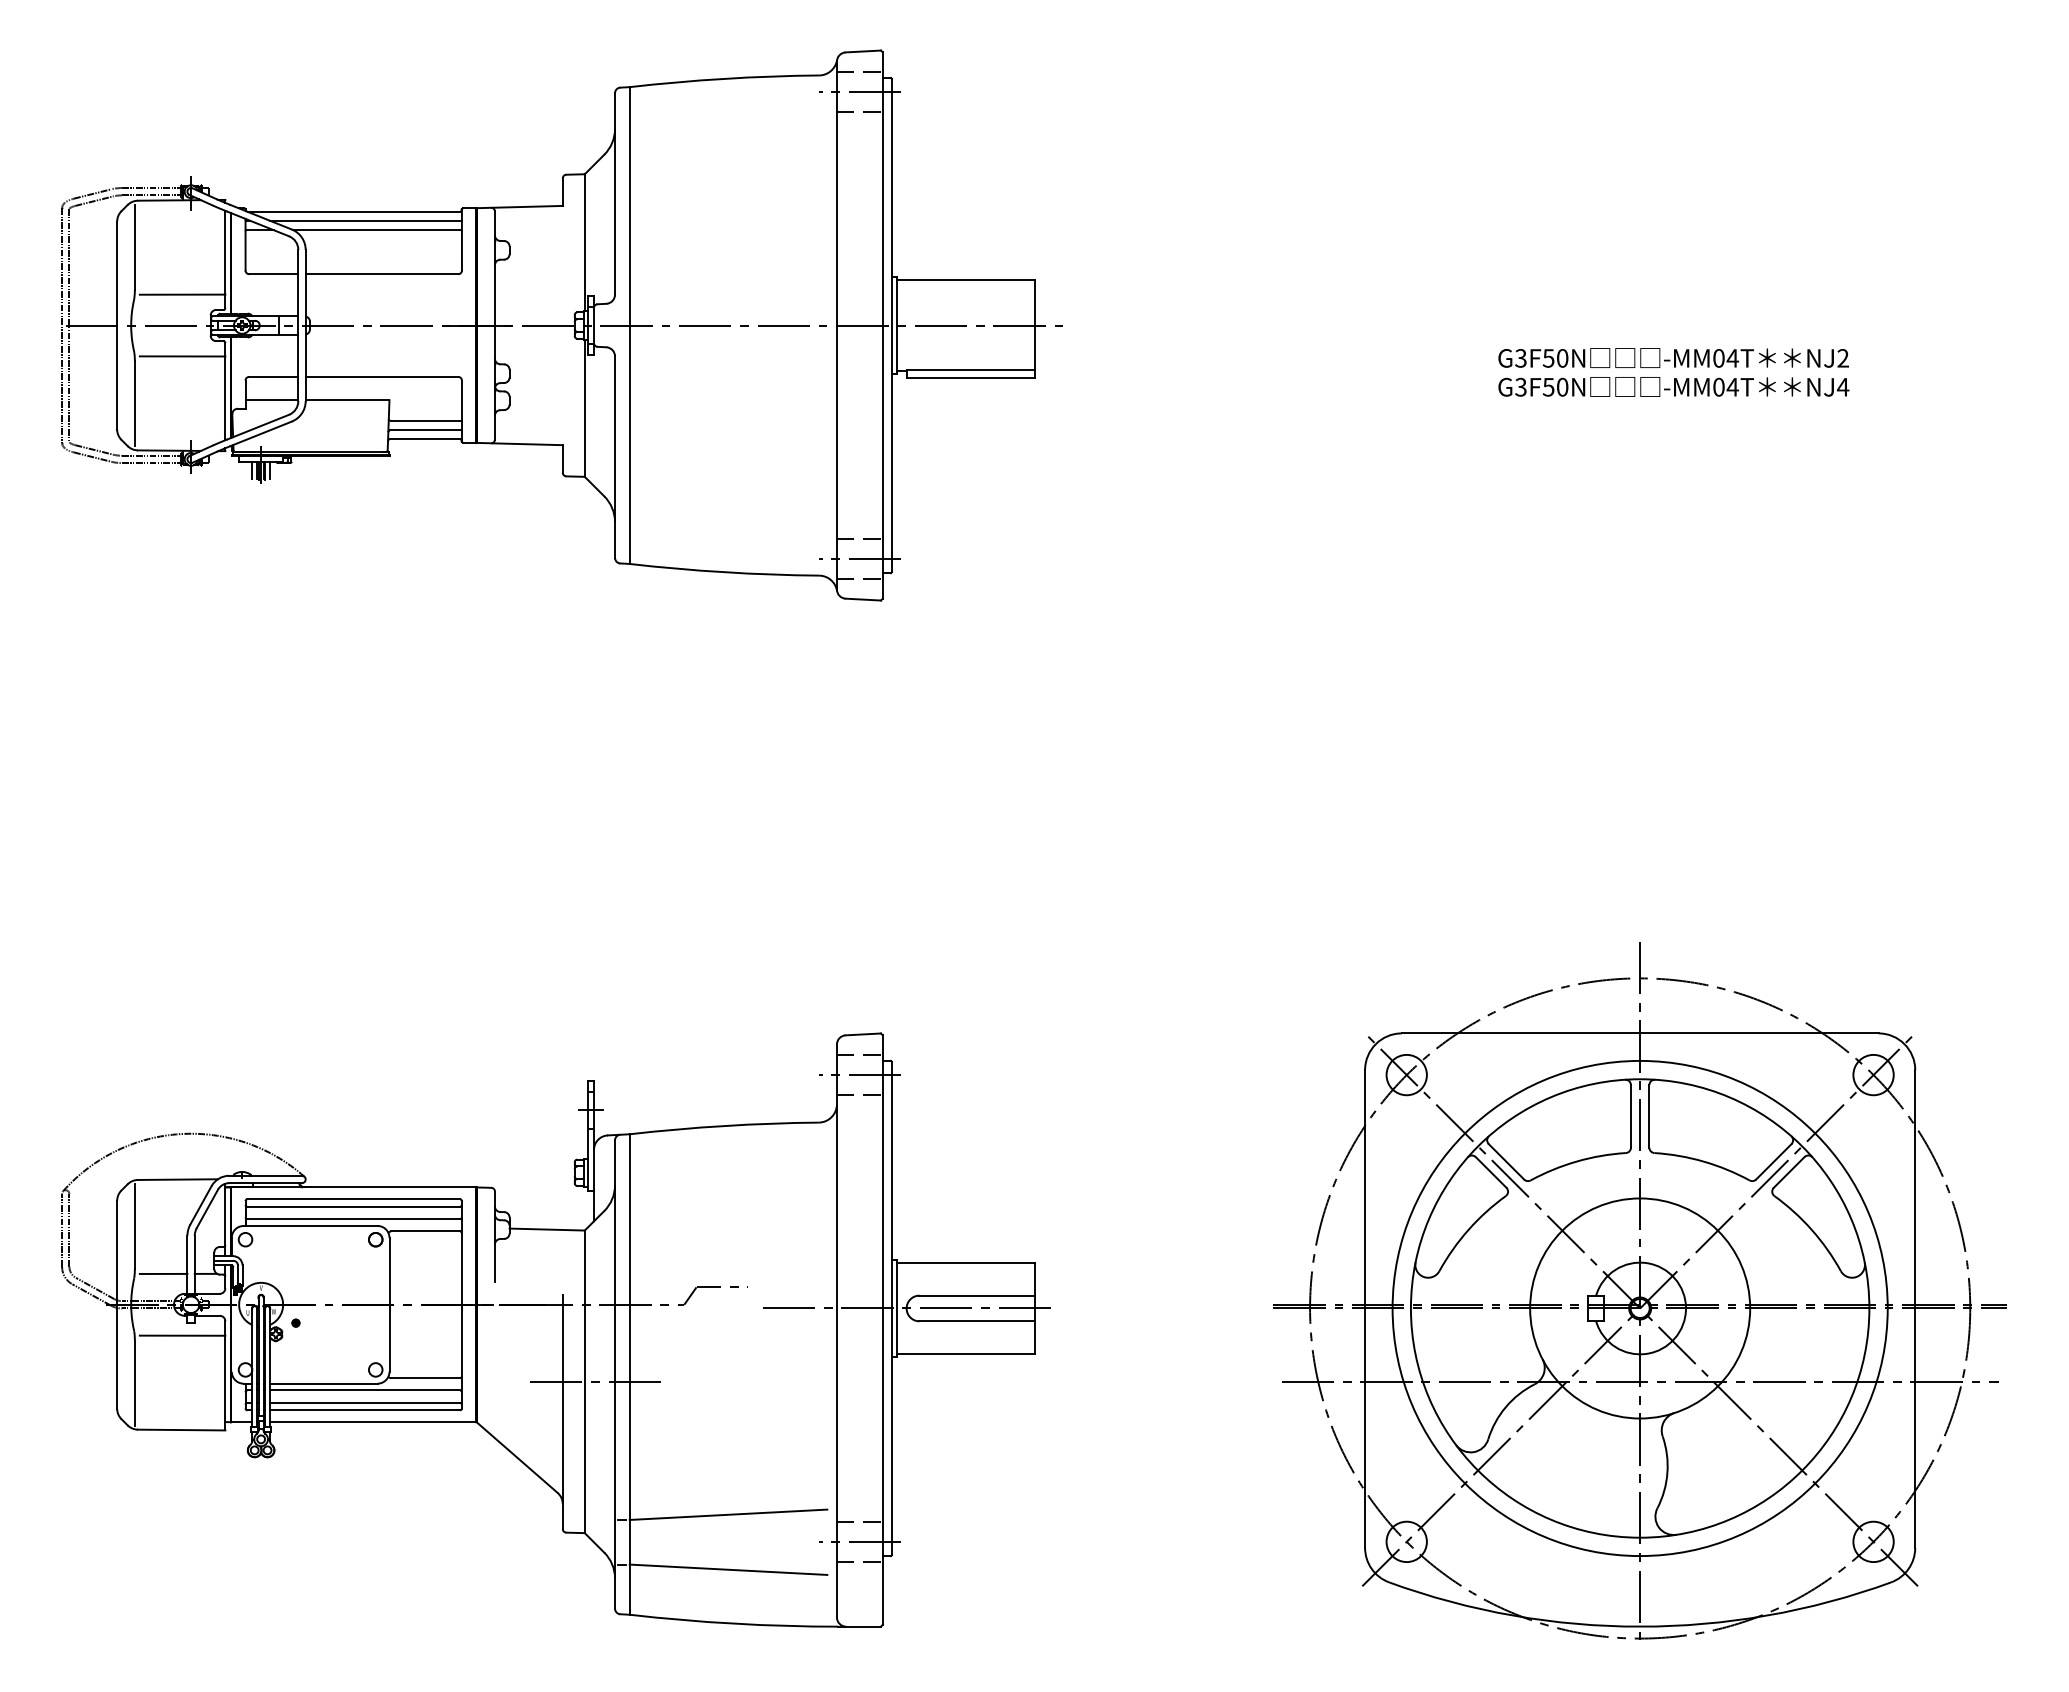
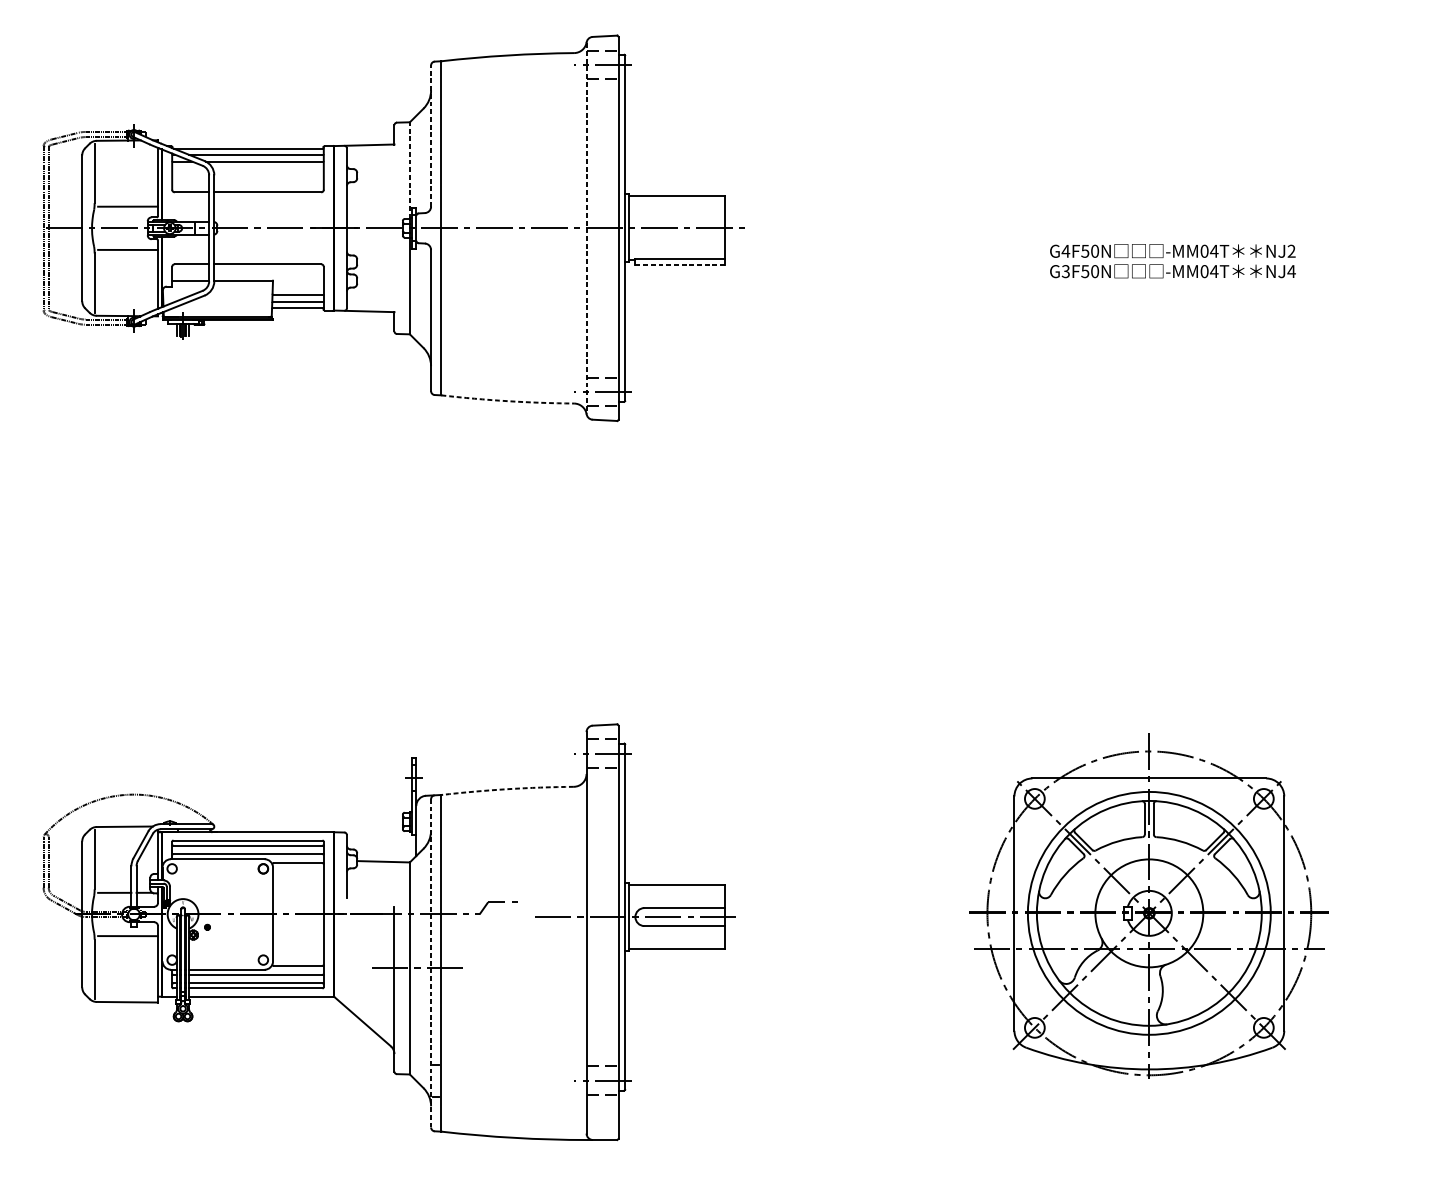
line: (615, 193) -> (431, 135), solid -> dashed
line: (584, 242) -> (409, 170), solid -> dashed
line: (836, 325) -> (586, 228), solid -> dashed
text: (1520, 358) -> (1065, 251), G3F50N -> G4F50N
line: (971, 377) -> (680, 264), solid -> dashed
arc: (724, 572) -> (507, 401), solid -> dashed
arc: (724, 1126) -> (507, 789), solid -> dashed
part: (1639, 1290) -> (1148, 904), size x0.7
line: (615, 1374) -> (431, 963), solid -> dashed
line: (728, 1514) -> (510, 1061), removed
line: (728, 1569) -> (510, 1099), removed

